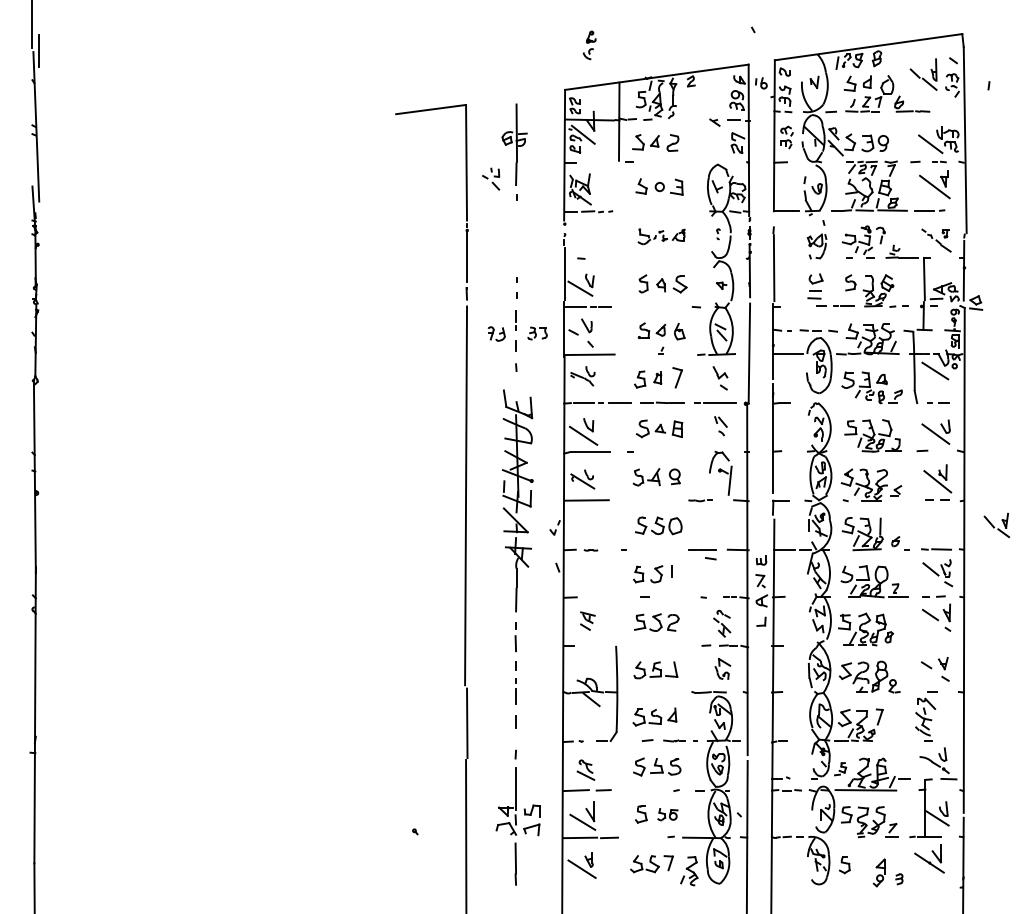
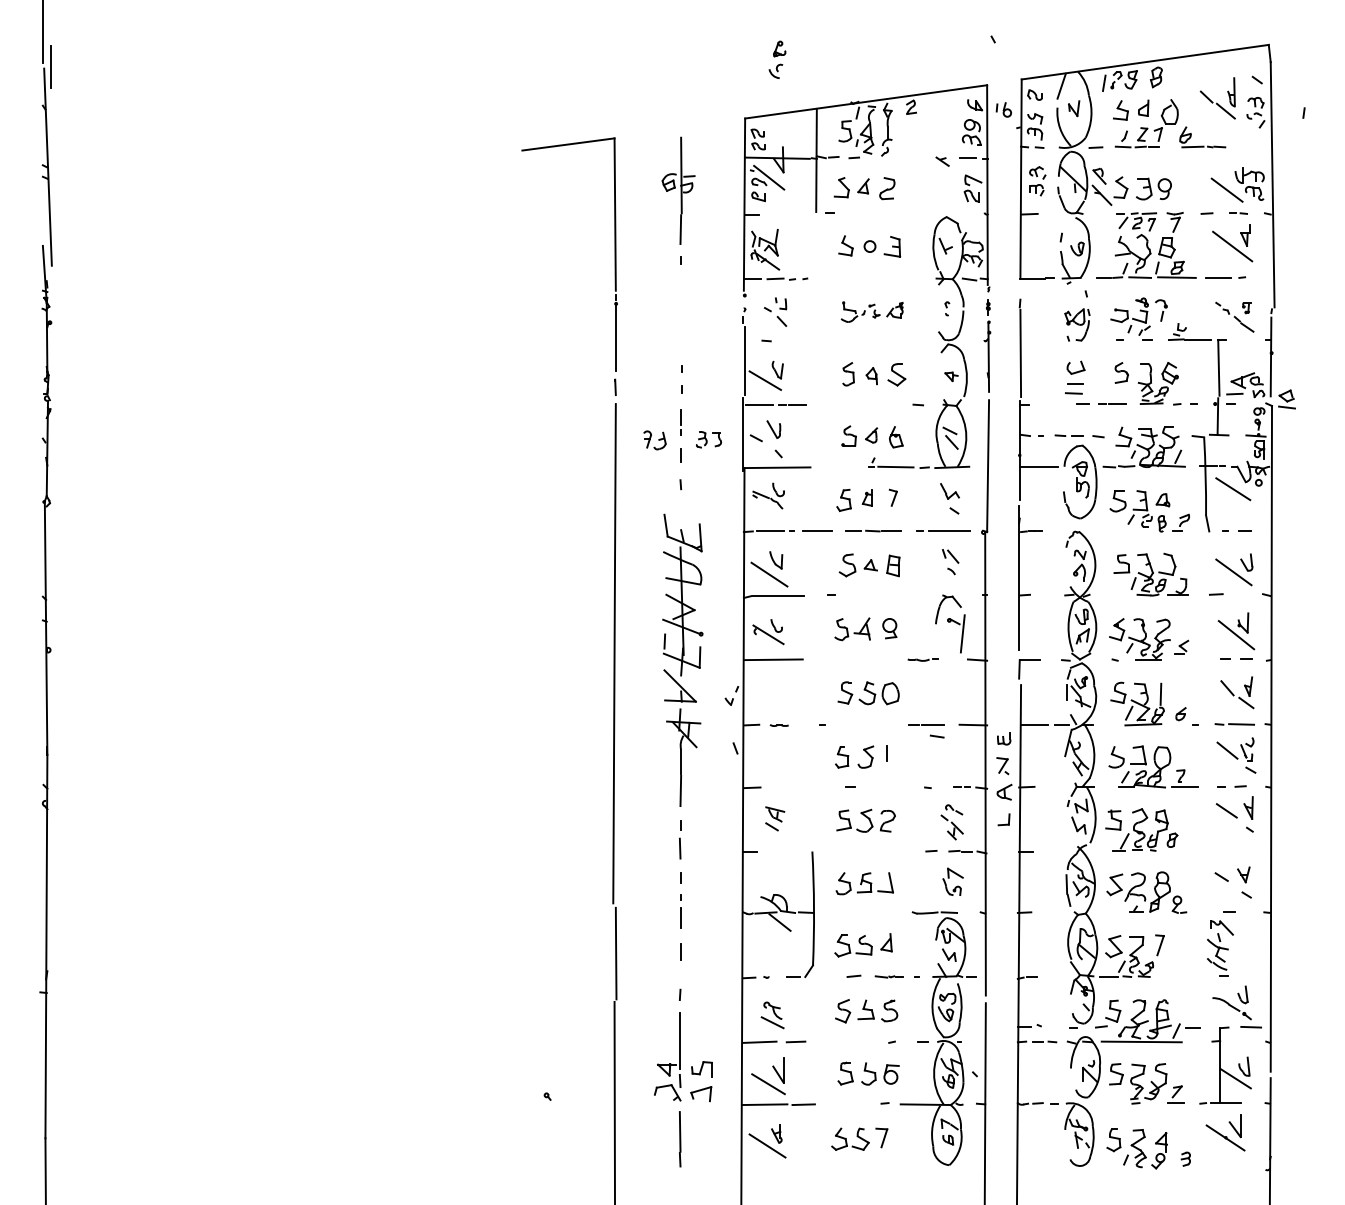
line: (805, 64) -> (1061, 85), added
part: (491, 178) -> (775, 311), moved
line: (679, 353) -> (895, 466), added
part: (676, 377) -> (892, 497), size x0.62
part: (996, 525) -> (1237, 692), moved
part: (840, 768) -> (1108, 1013), size x1.67
part: (667, 814) -> (880, 1073), size x1.43
part: (689, 871) -> (1134, 1148), moved

